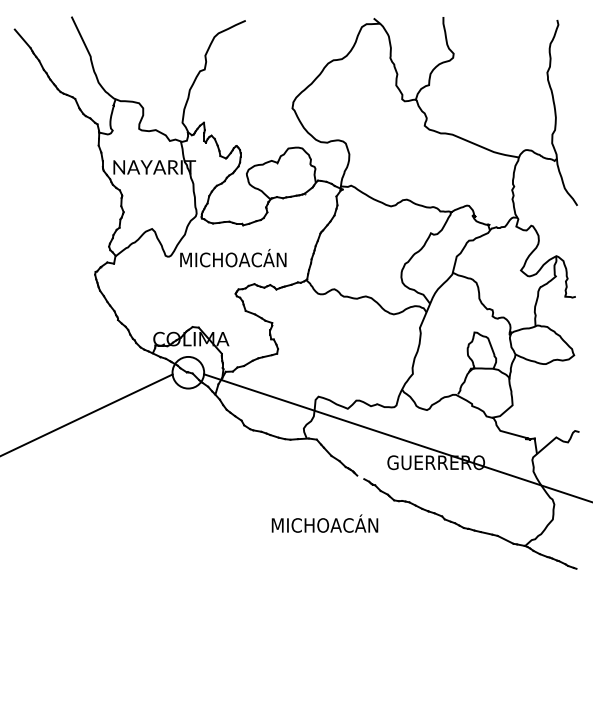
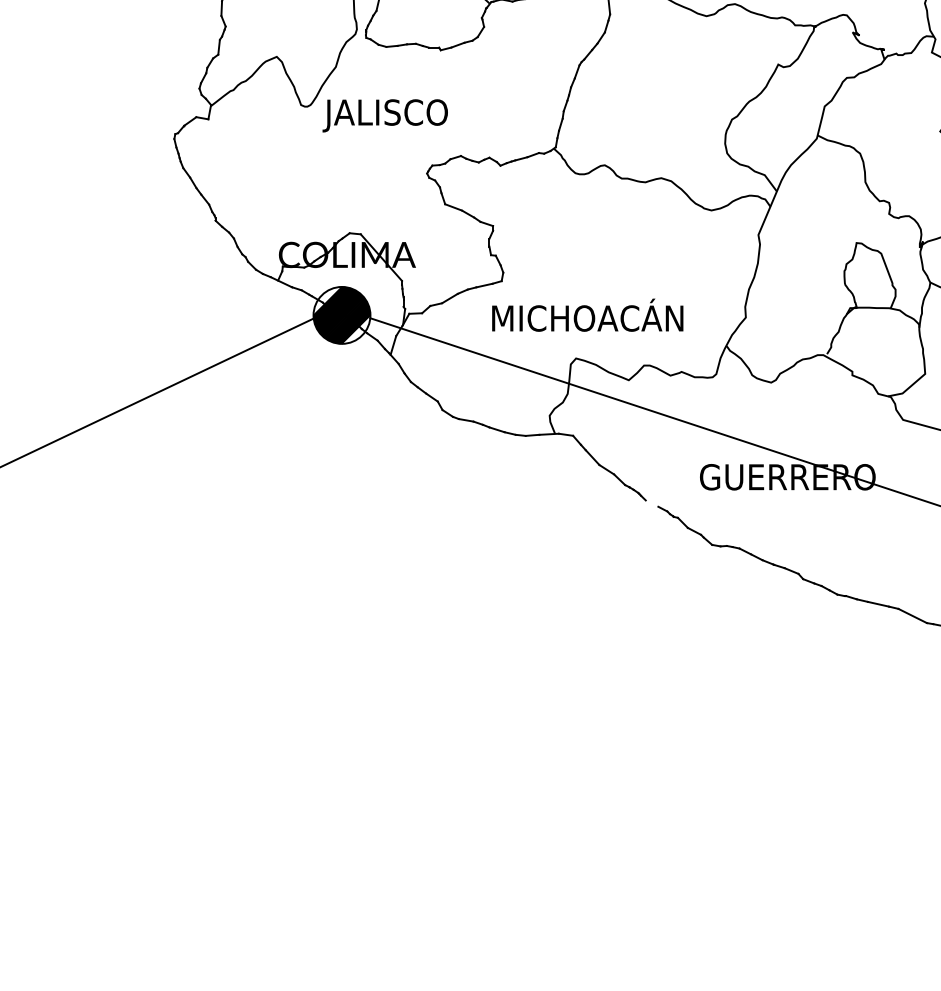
text: (231, 259) -> (419, 111), MICHOACÁN -> JALISCO
hatch: (188, 372) -> (342, 314), added
text: (324, 523) -> (586, 314), moved

